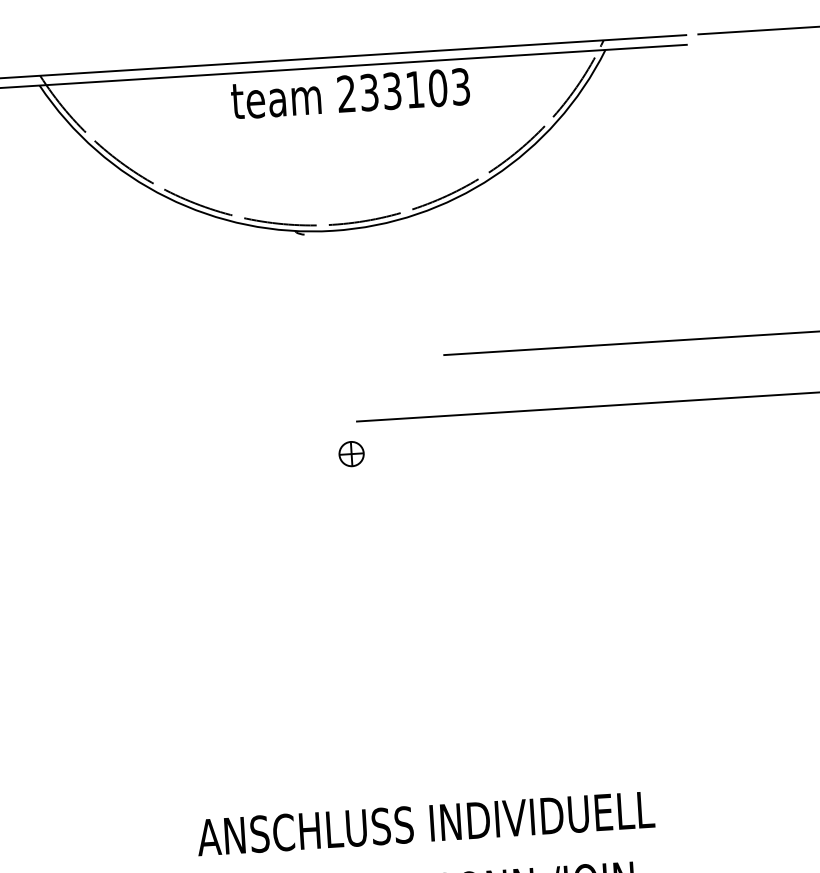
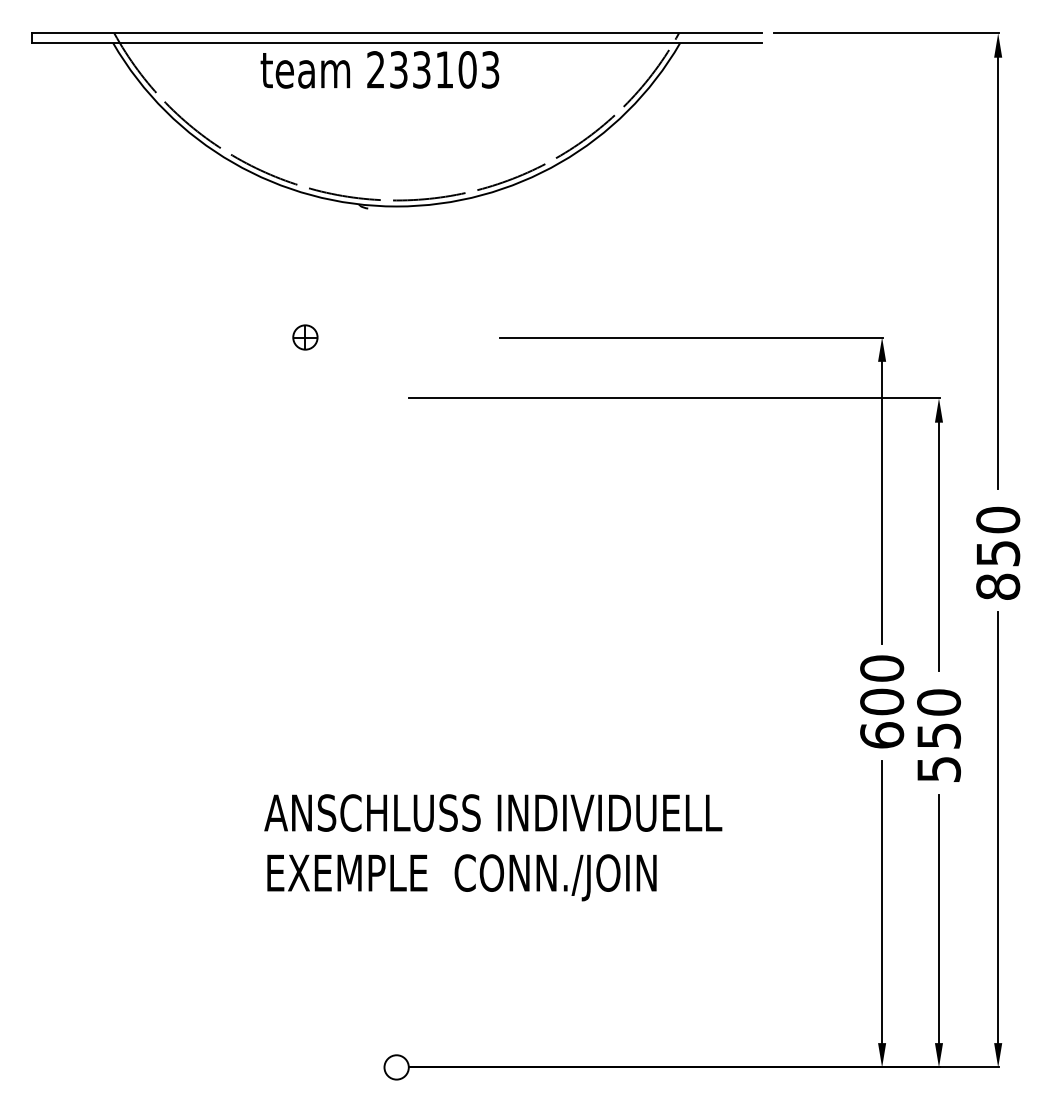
text: (350, 93) -> (379, 69), moved
part: (351, 454) -> (305, 337), moved
text: (426, 823) -> (493, 812), moved

